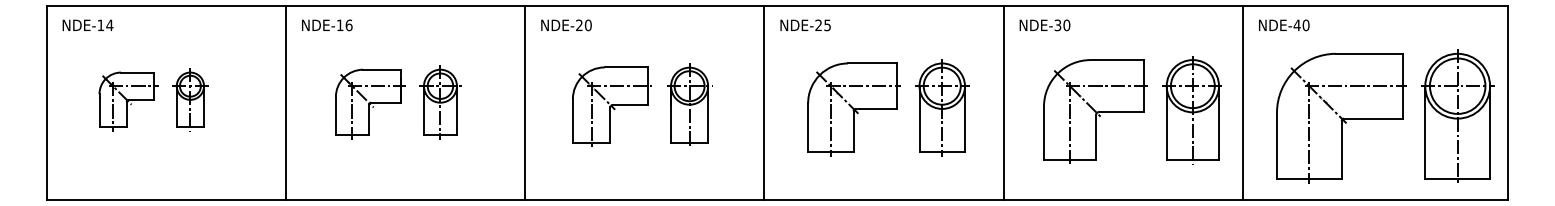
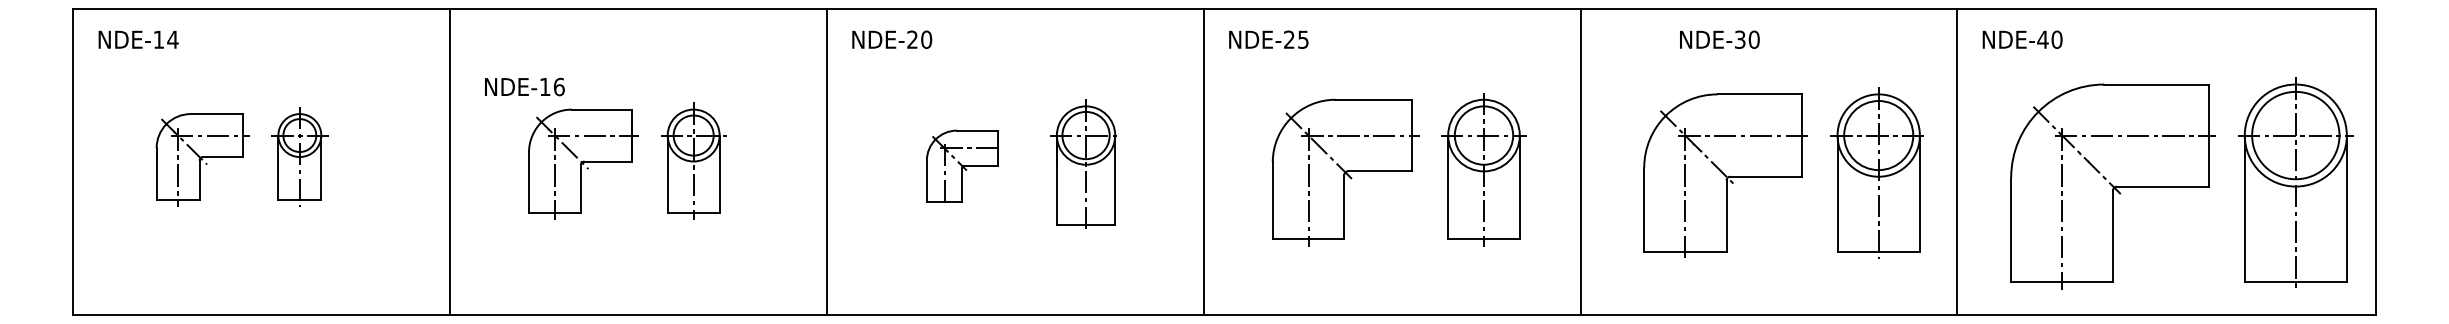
text: (327, 25) -> (525, 87), moved
text: (1044, 25) -> (1719, 39), moved
part: (611, 106) -> (963, 167), size x0.6

